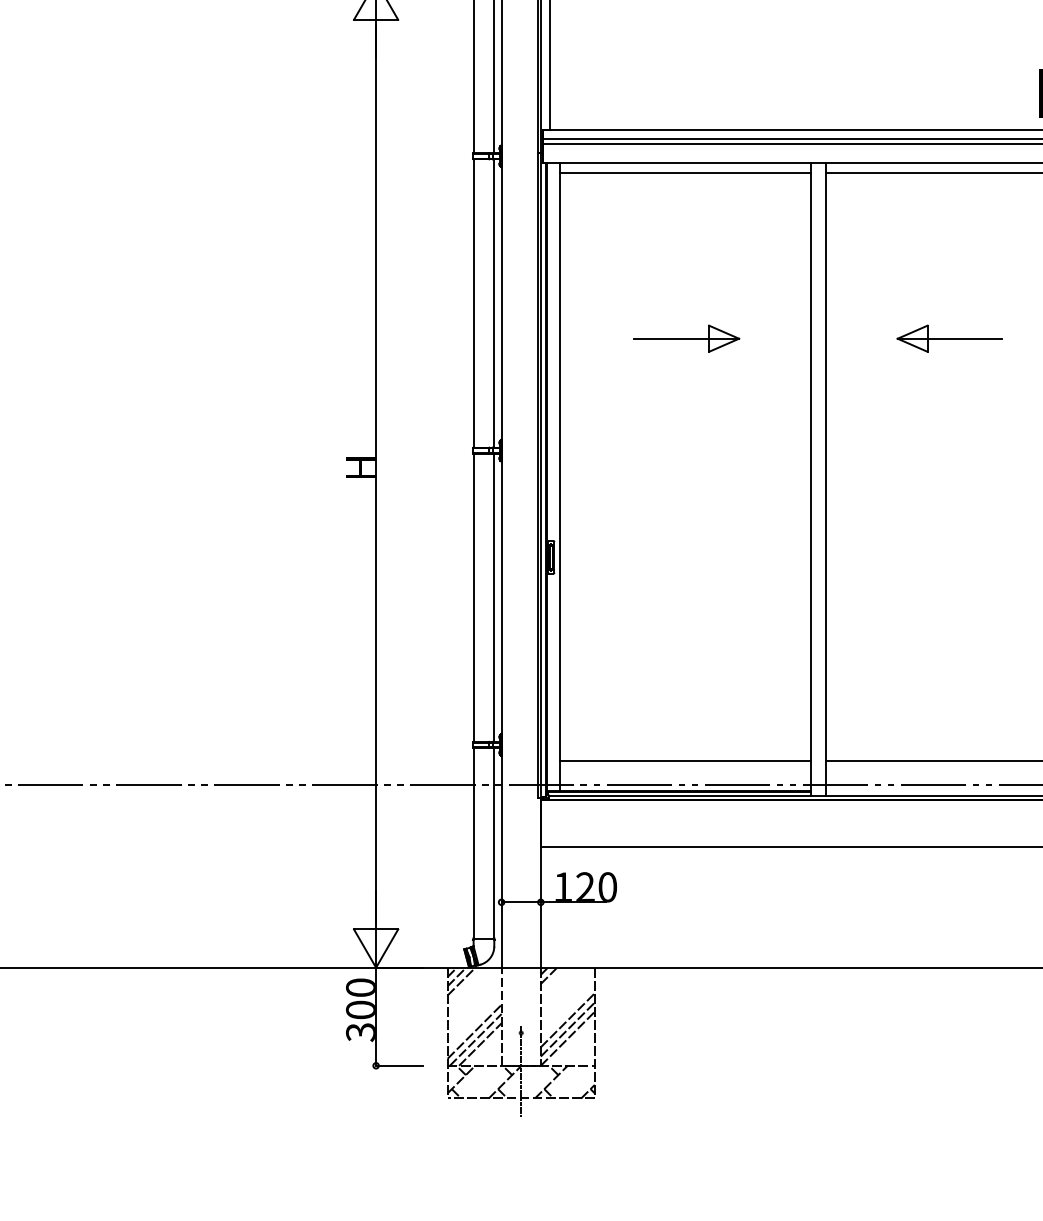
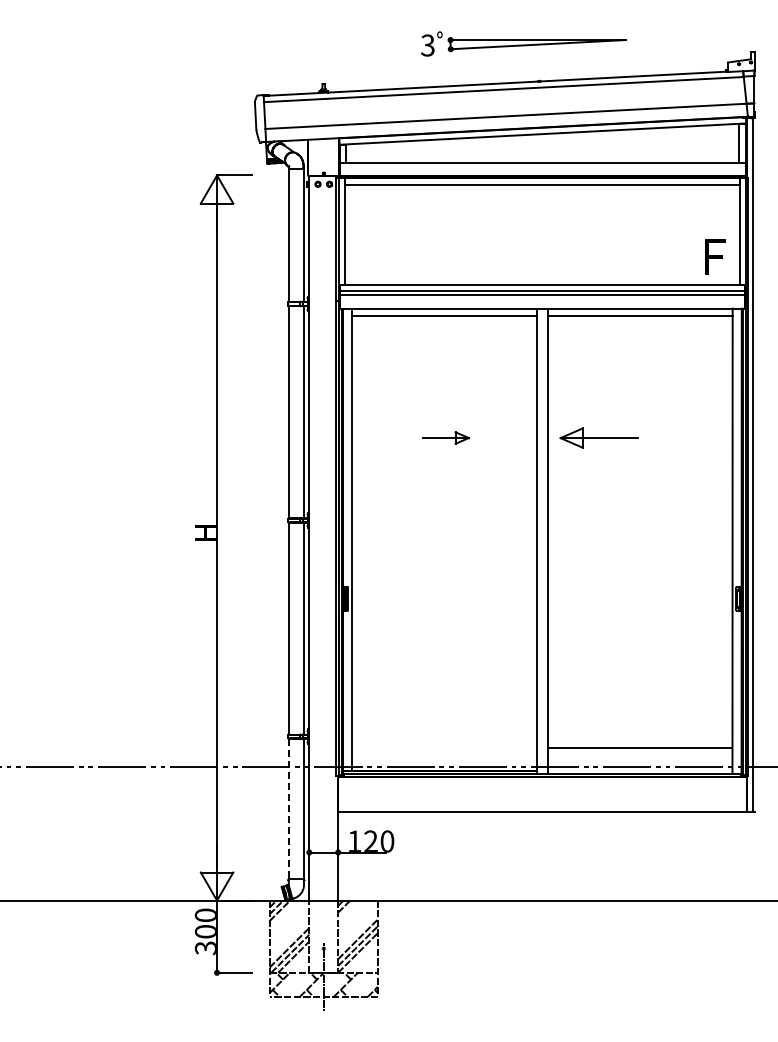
part: (686, 337) -> (445, 437), size x0.6
part: (949, 337) -> (598, 437), moved
line: (685, 760) -> (444, 748), removed
line: (474, 843) -> (289, 809), solid -> dashed

